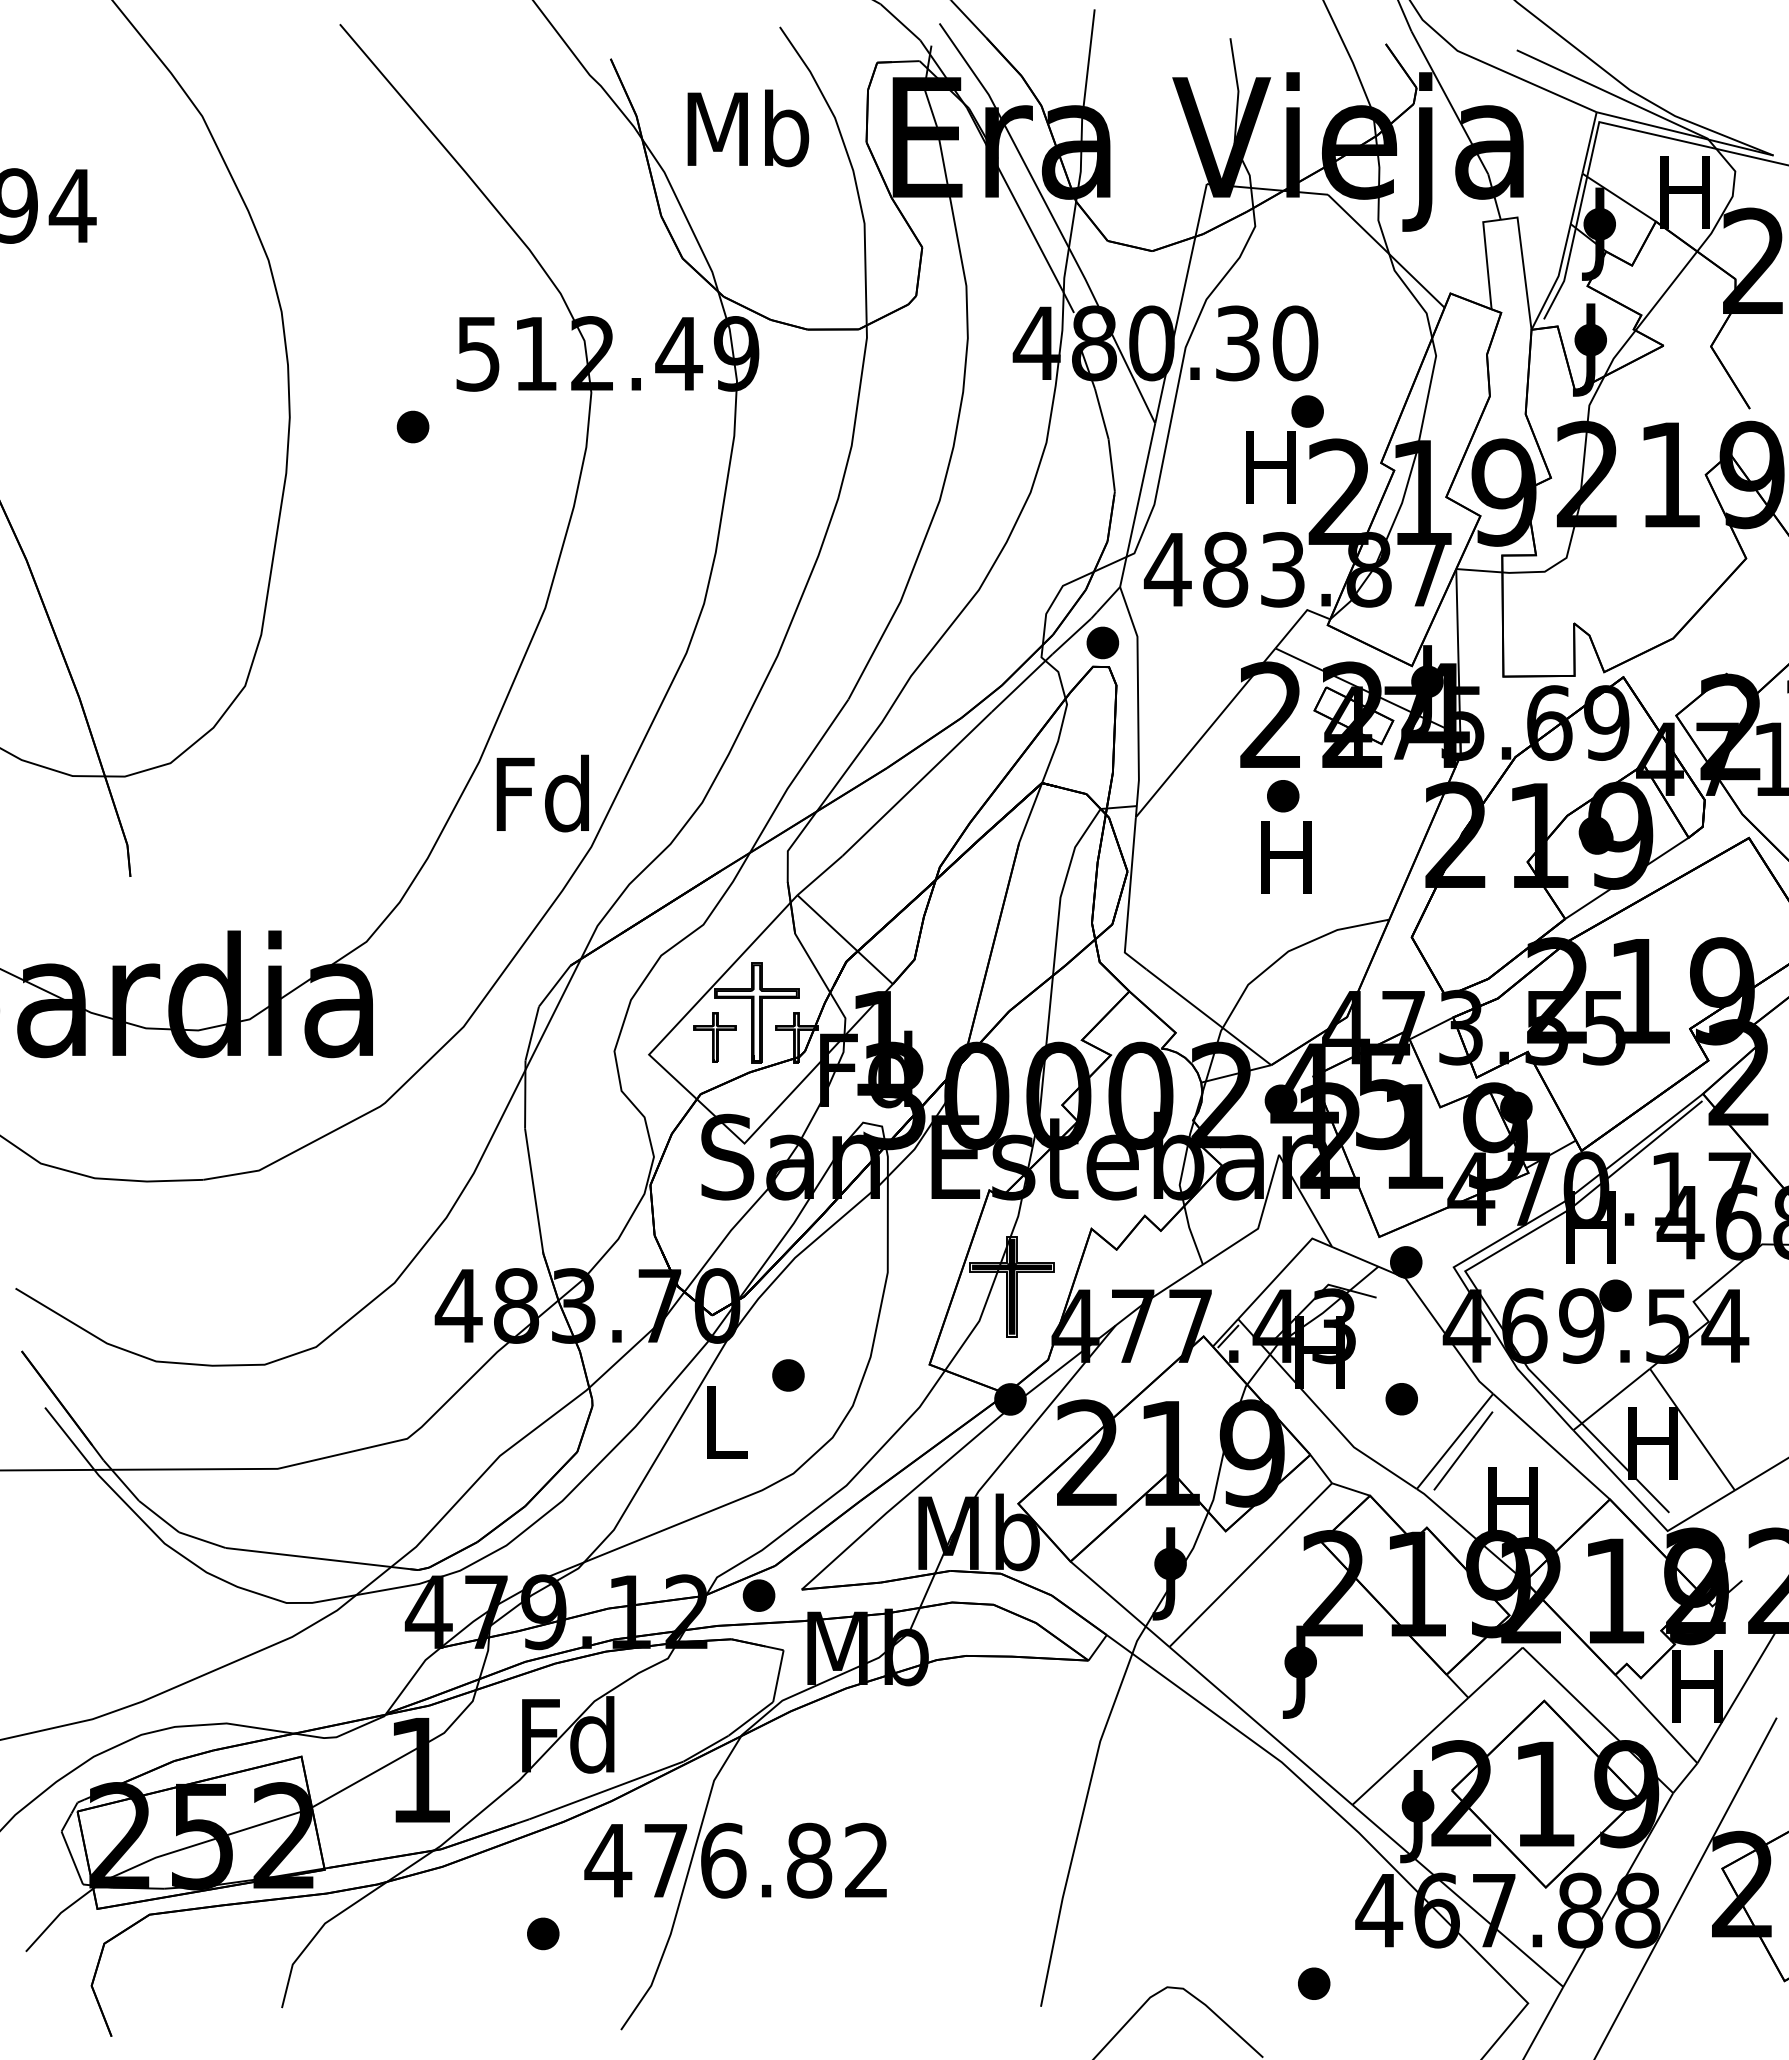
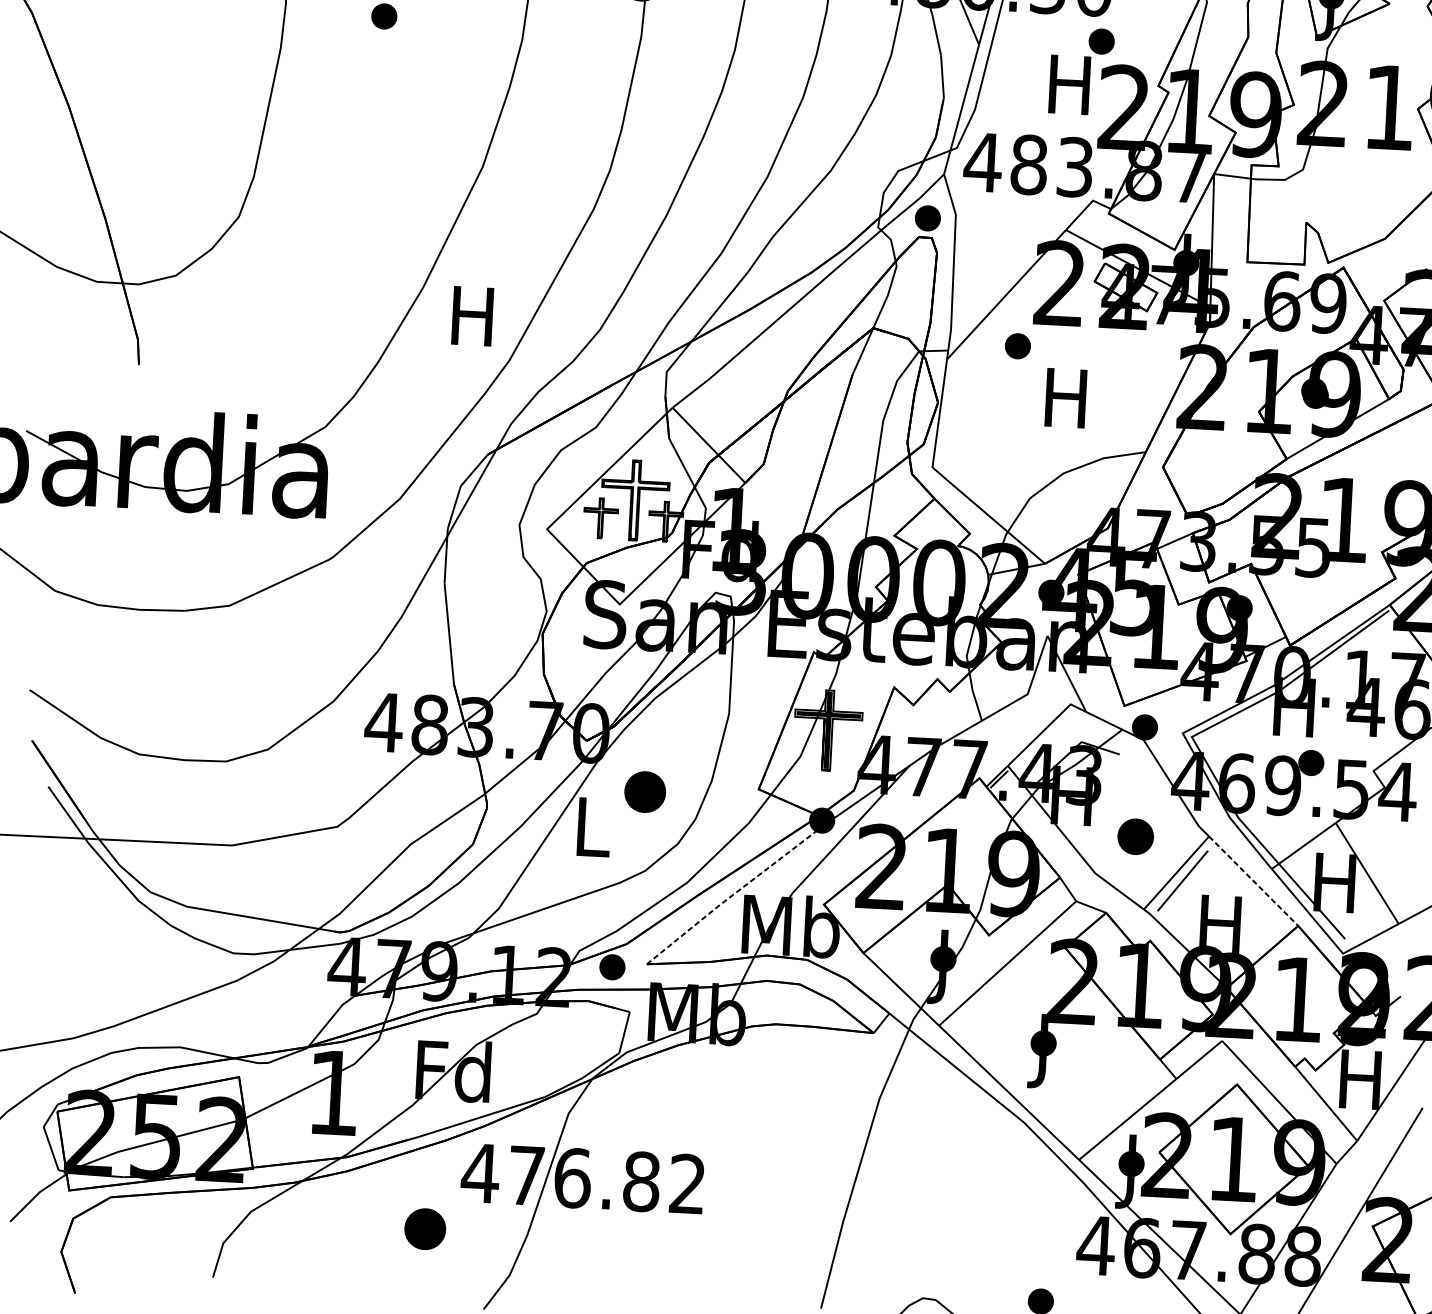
text: (542, 793) -> (472, 315), Fd -> H
part: (1283, 796) -> (1018, 346), moved
part: (788, 1375) -> (645, 792), size x1.6
part: (1401, 1399) -> (1135, 837), size x1.4
line: (1551, 1446) -> (1253, 881), solid -> dashed
line: (906, 1496) -> (734, 894), solid -> dashed
part: (543, 1933) -> (425, 1228), size x1.6

